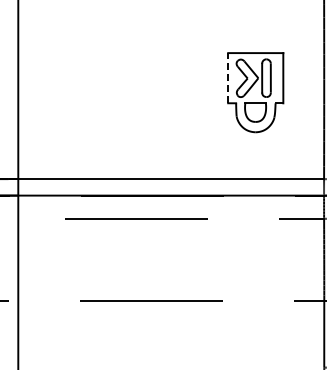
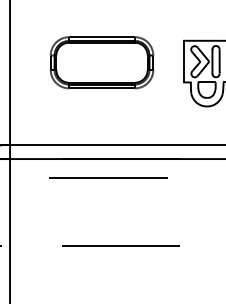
line: (228, 77) -> (184, 61), dashed -> solid
part: (128, 79) -> (101, 62), added

